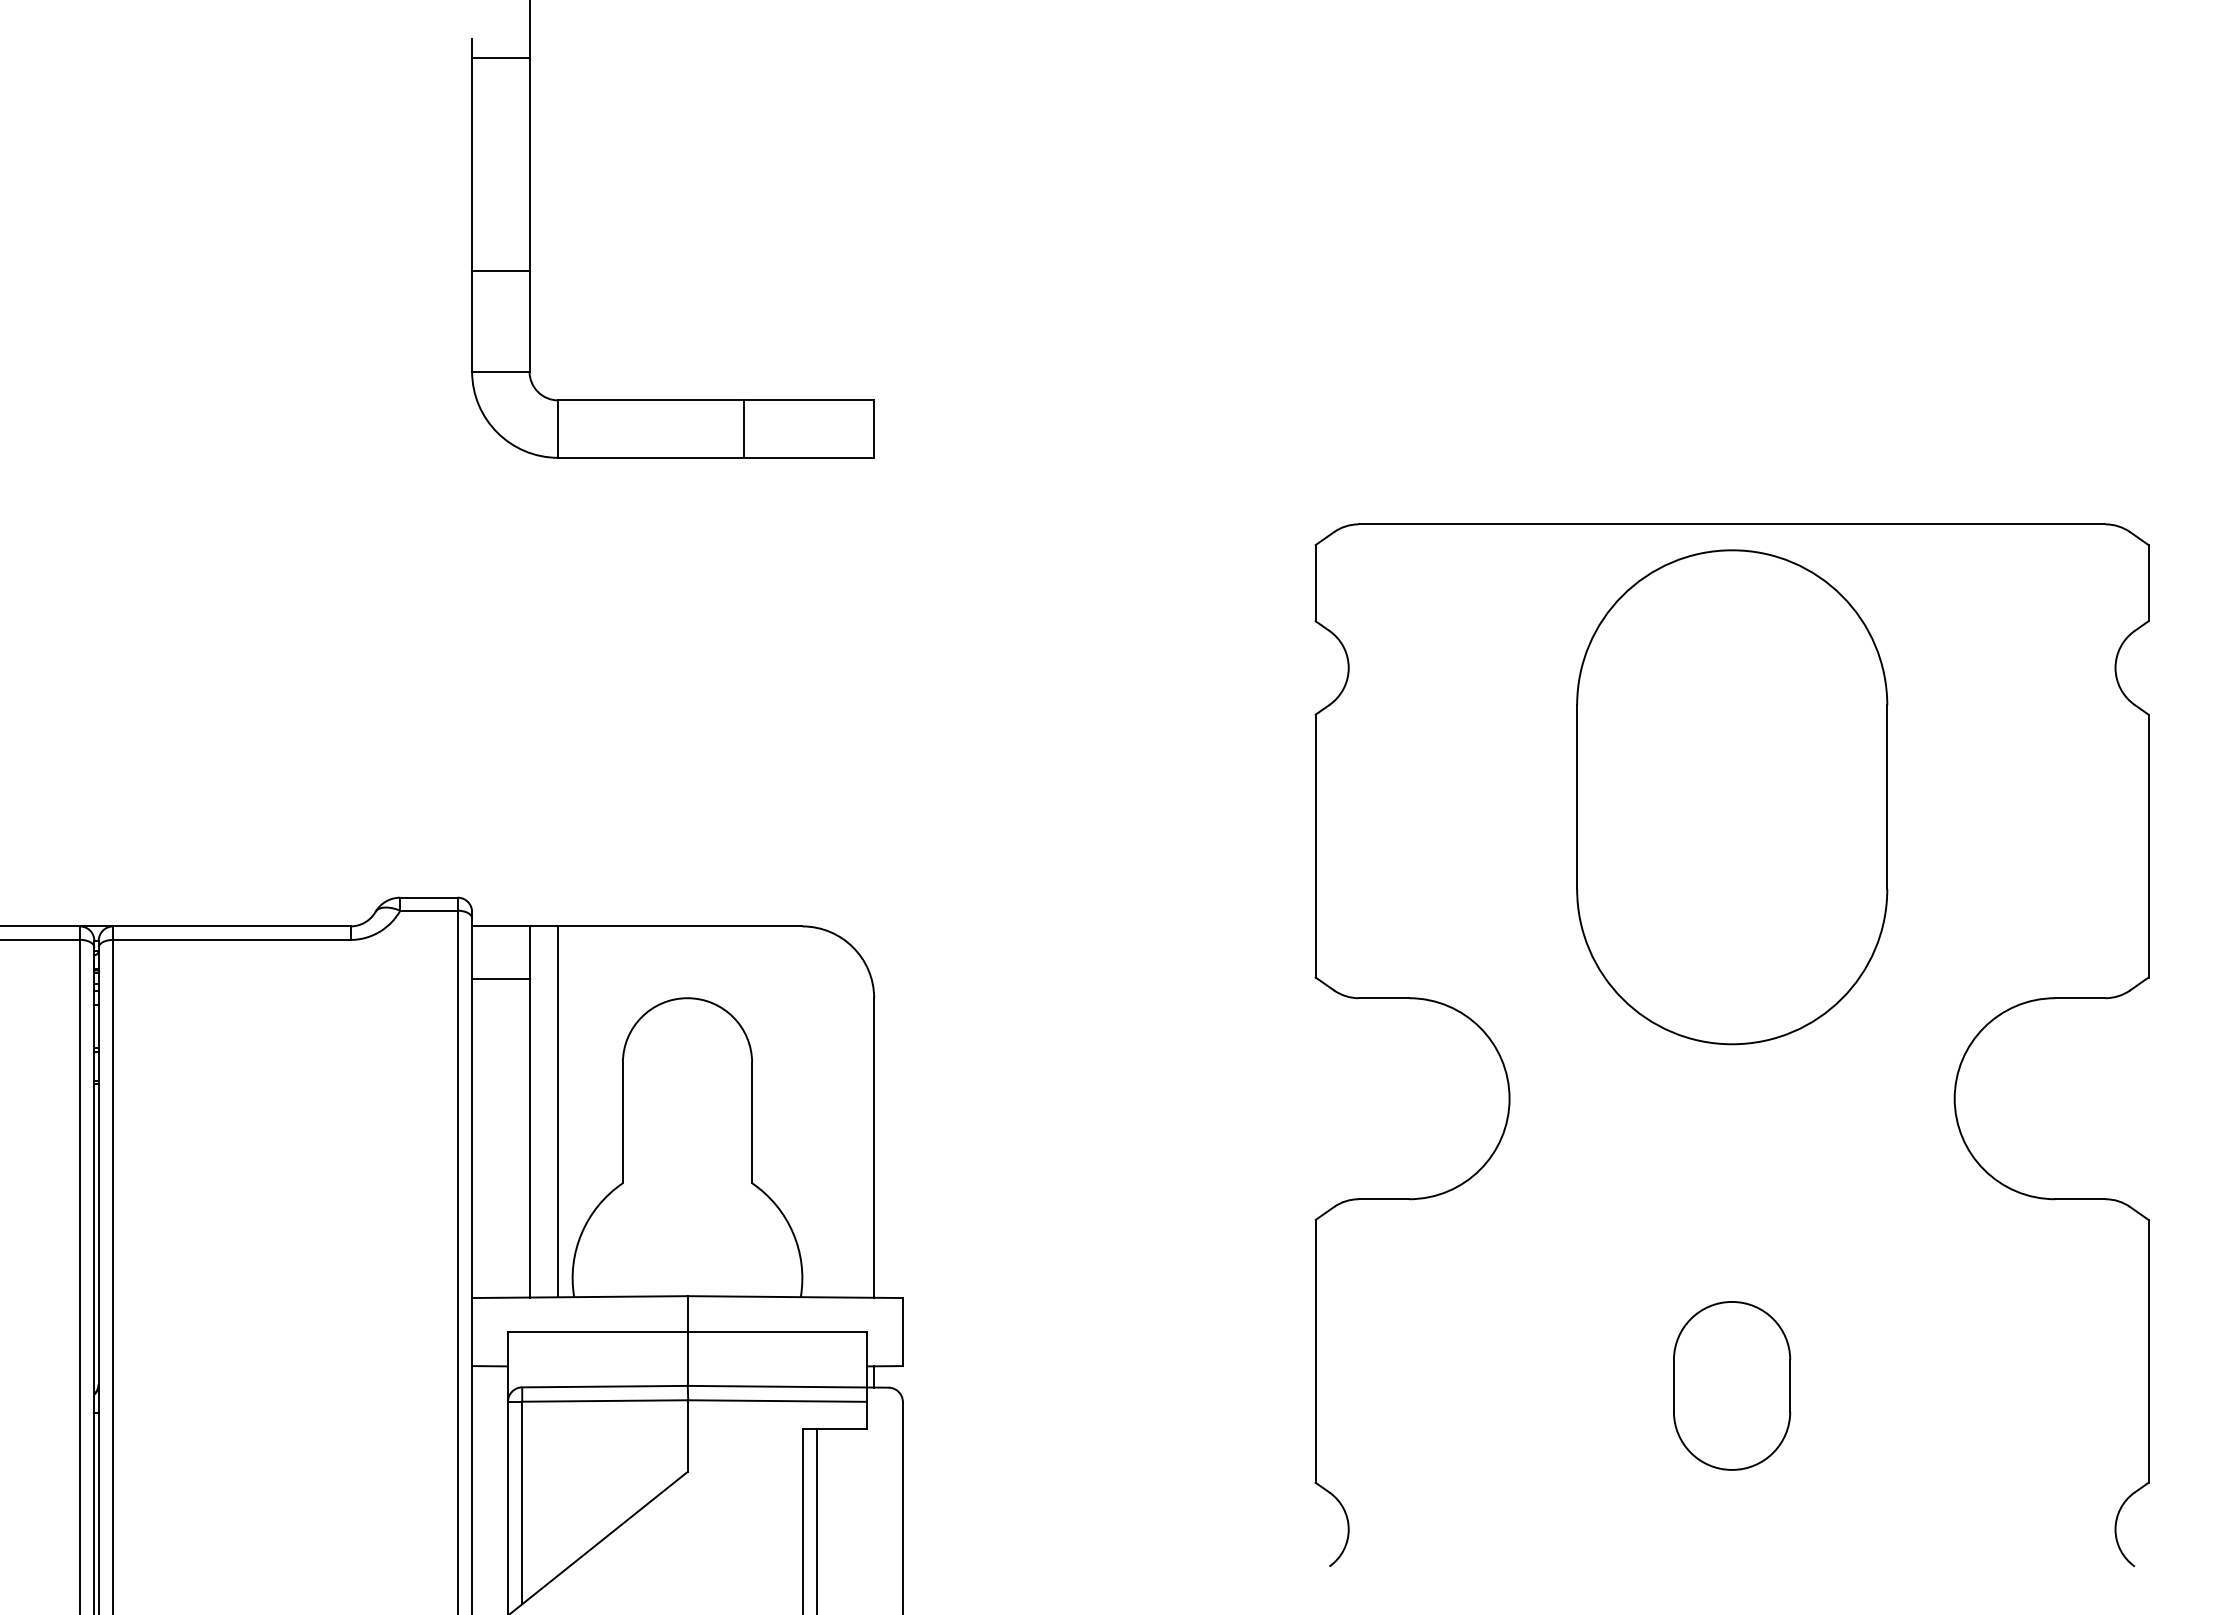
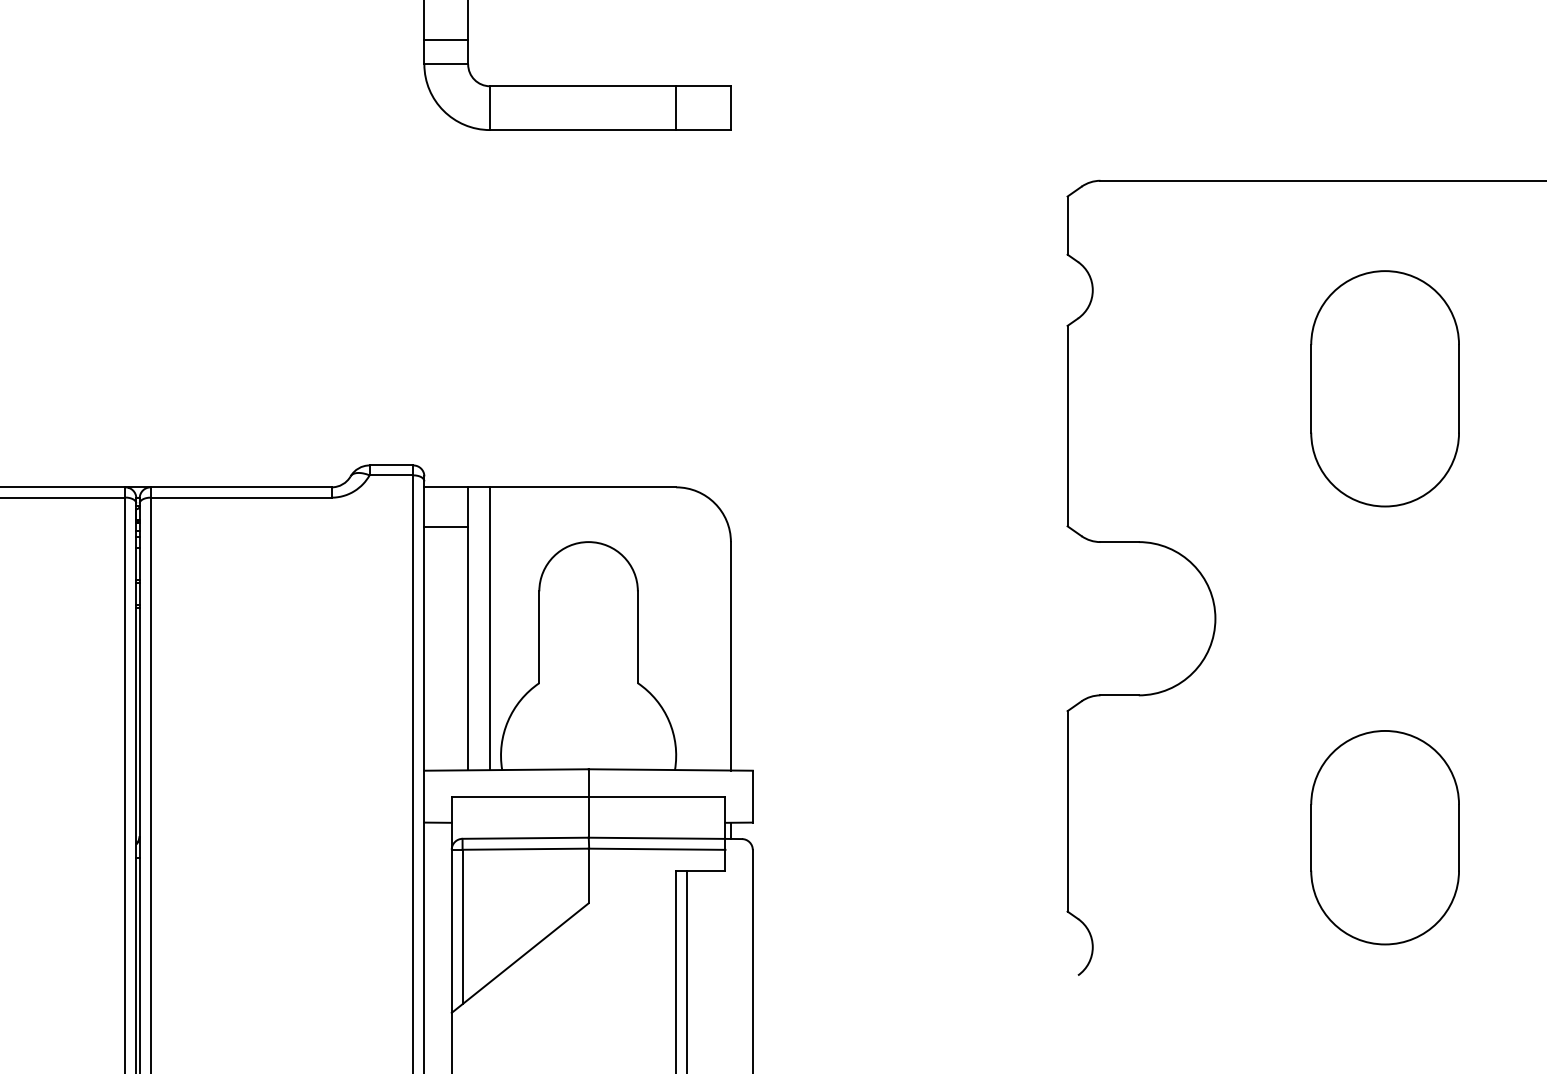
line: (500, 339) -> (446, 39), added
line: (744, 428) -> (676, 107), moved
part: (1731, 796) -> (1384, 388), size x0.62
part: (1731, 1385) -> (1384, 837), size x1.67

